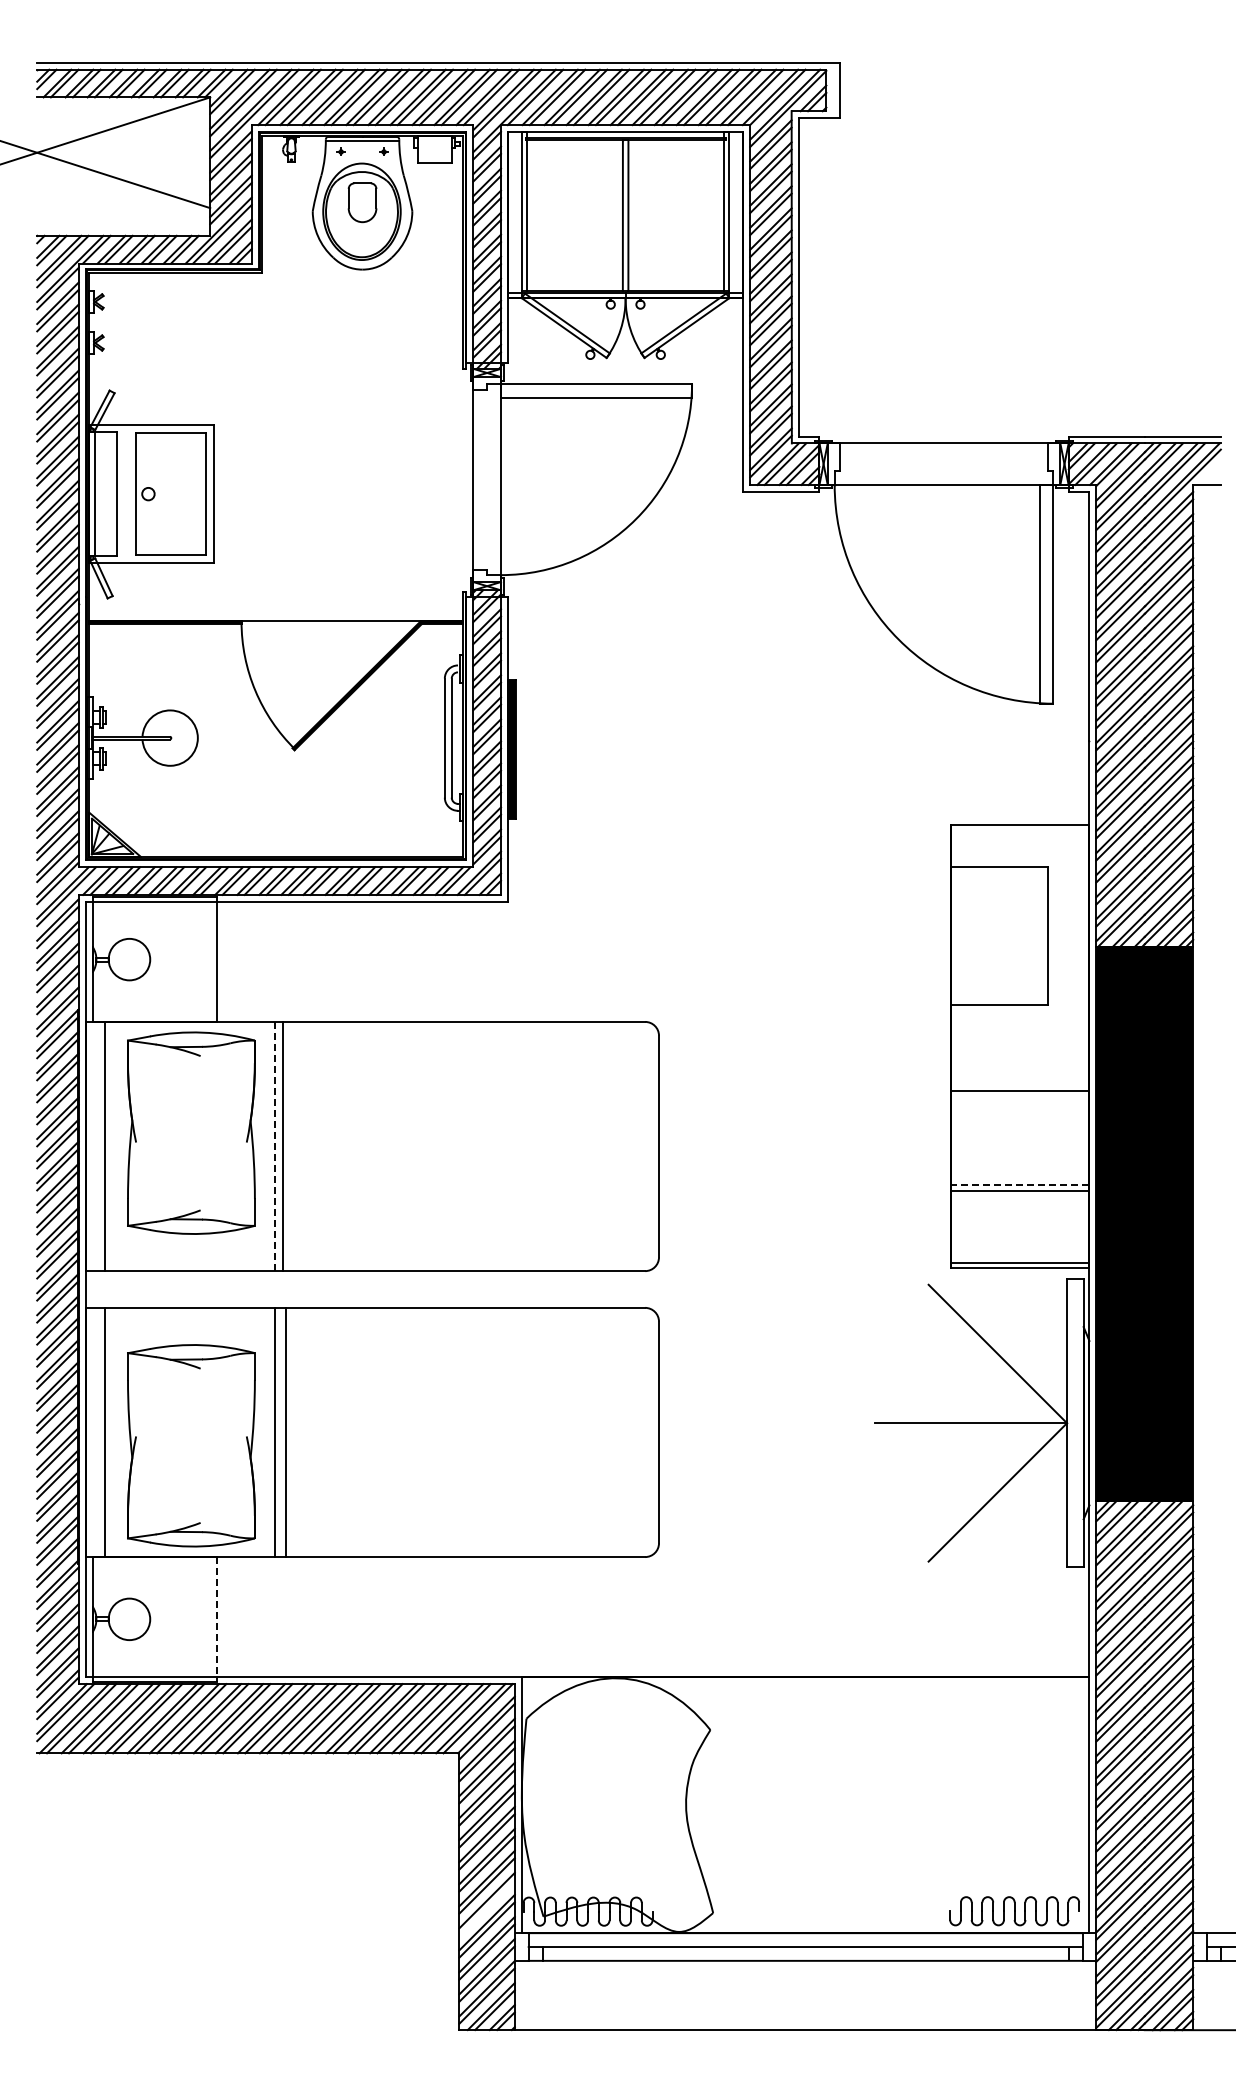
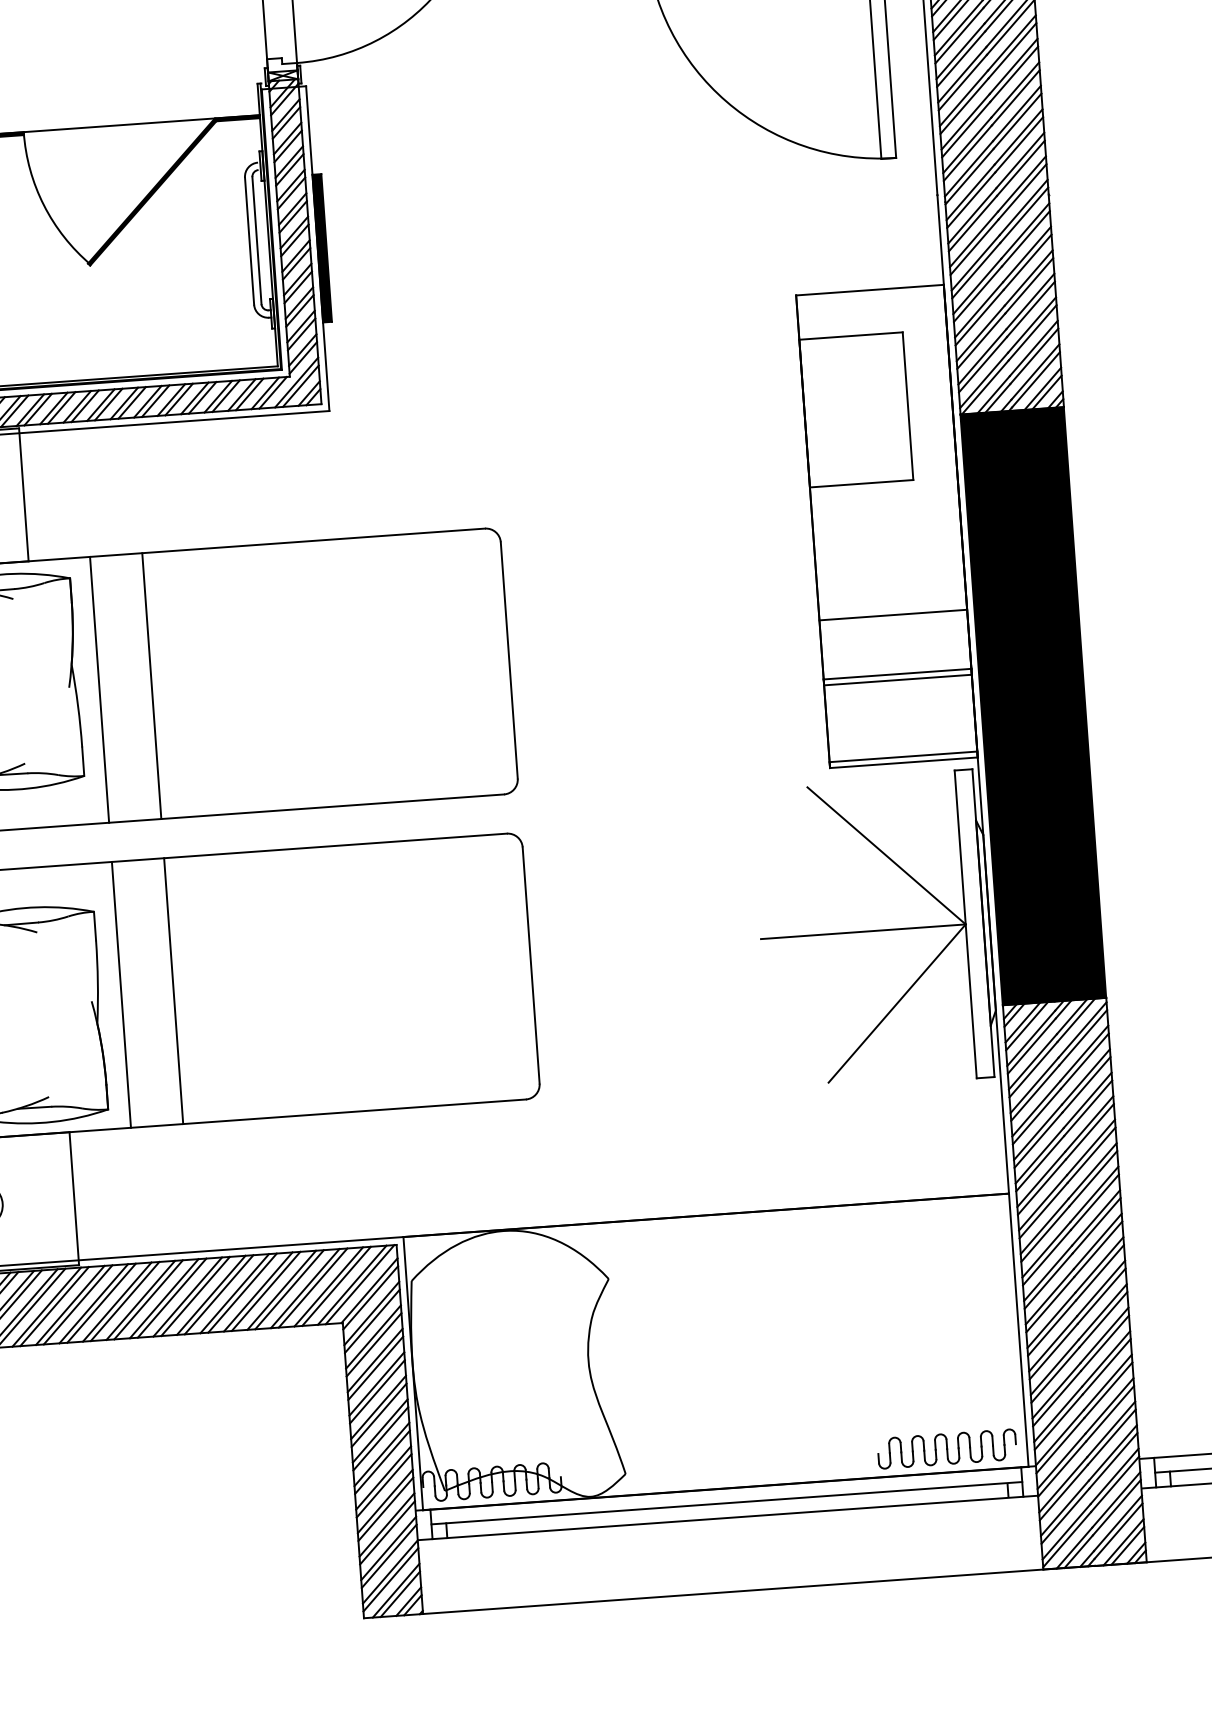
line: (1019, 1090) -> (892, 614), moved
line: (274, 1146) -> (99, 689), dashed -> solid
line: (282, 1146) -> (151, 686), moved
line: (1019, 1185) -> (896, 674), dashed -> solid
line: (285, 1432) -> (173, 991), moved
line: (217, 1619) -> (74, 1198), dashed -> solid
line: (486, 1907) -> (383, 1485), added

